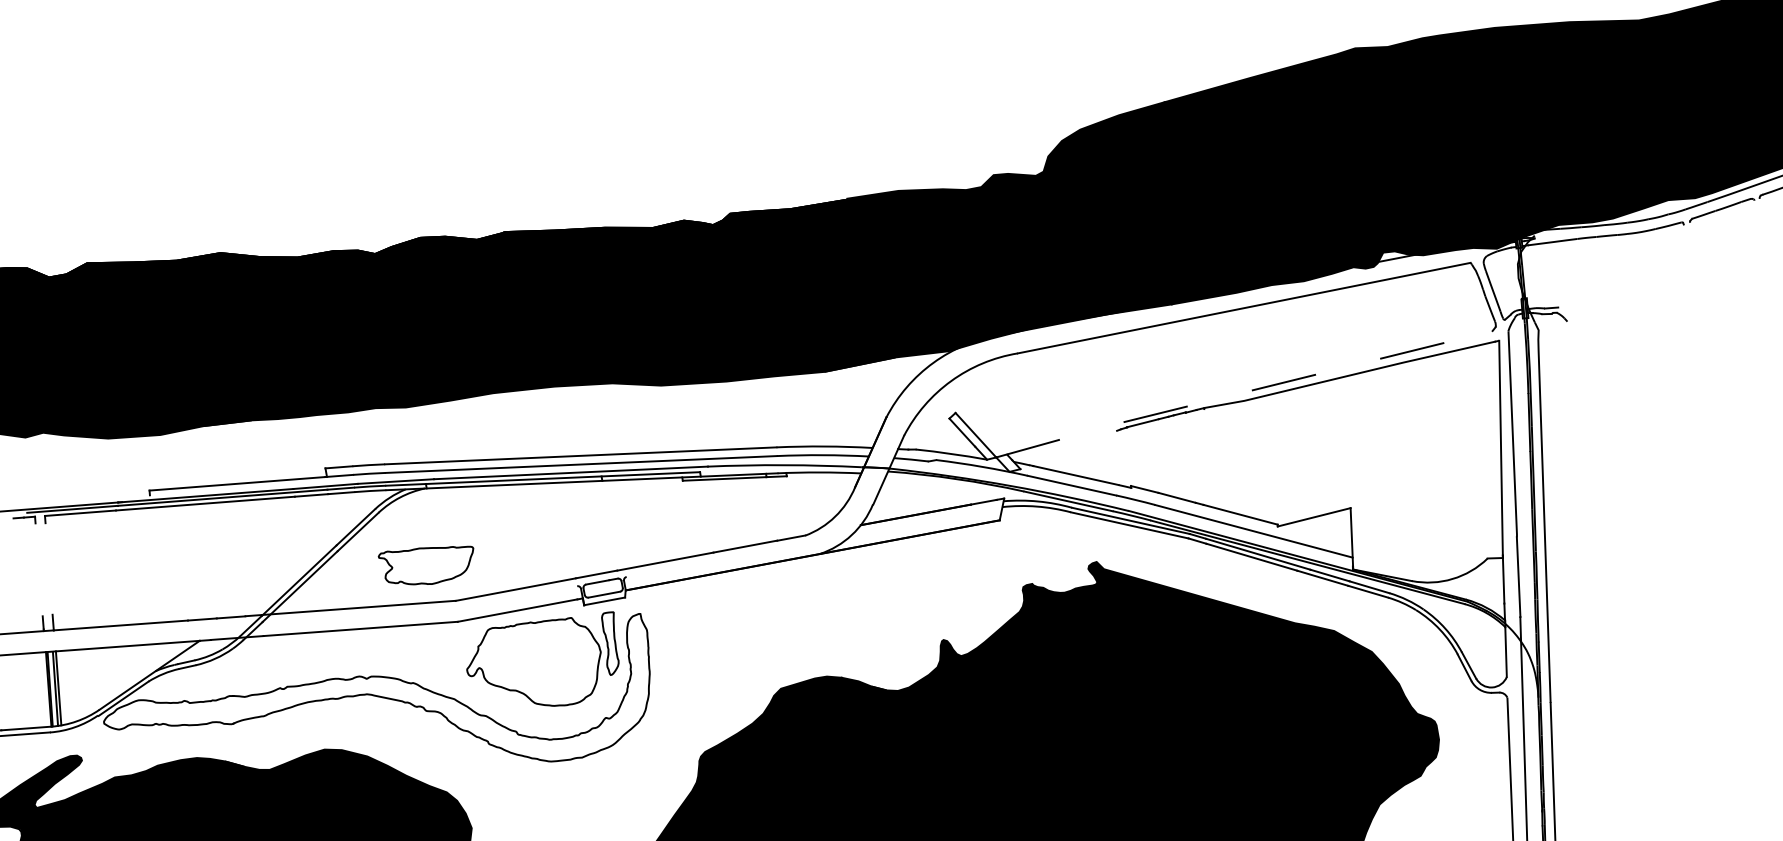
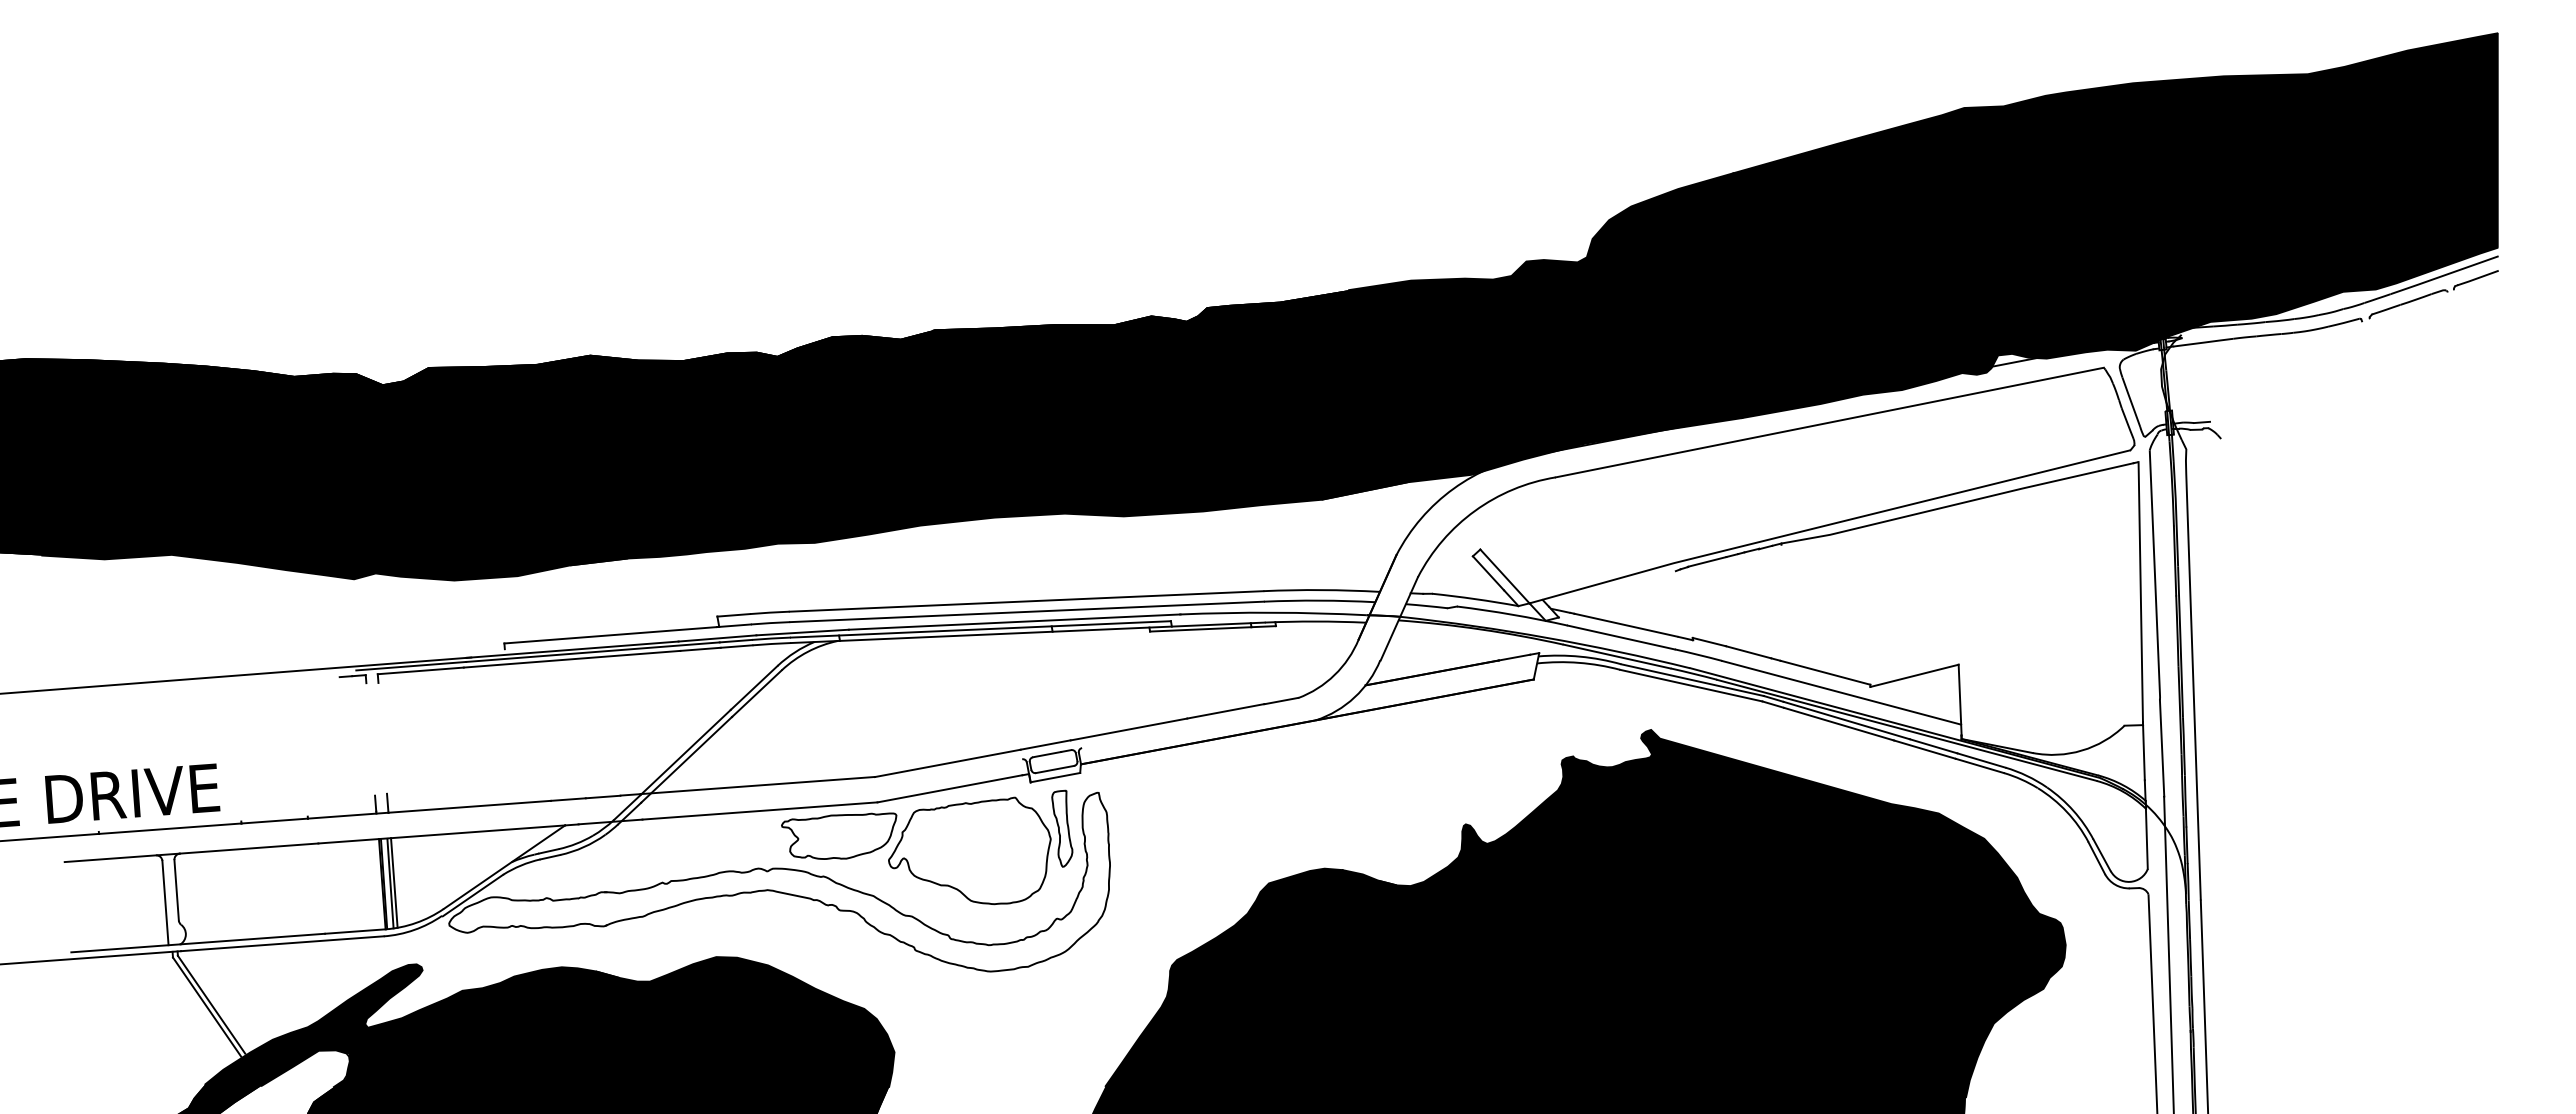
line: (1243, 392) -> (1828, 524), dashed -> solid
part: (426, 564) -> (839, 835), moved

